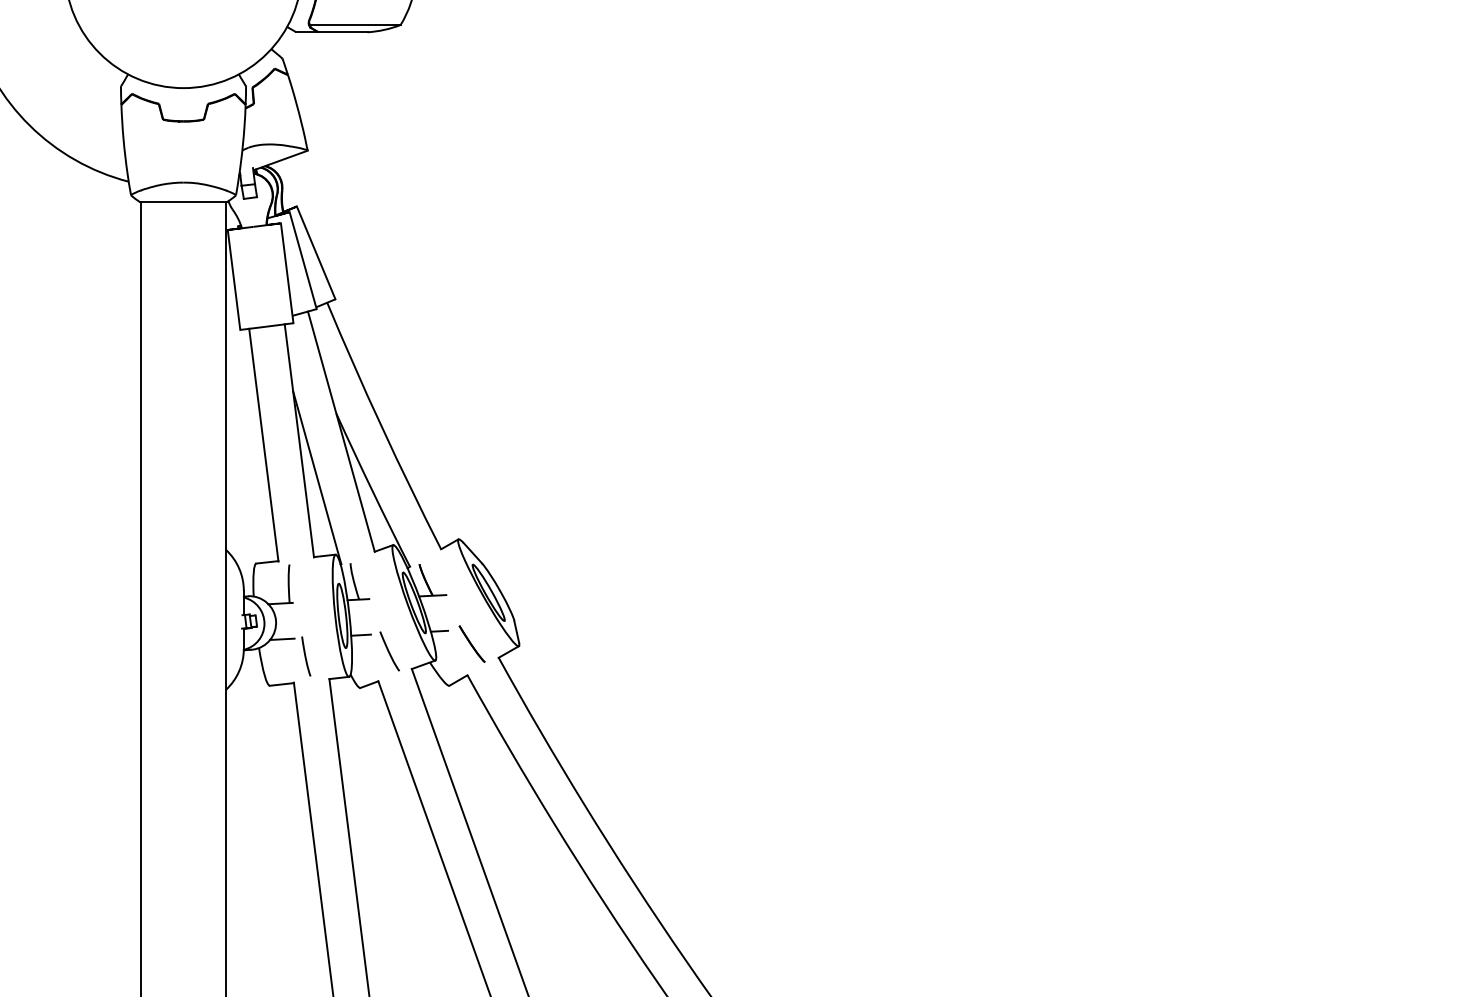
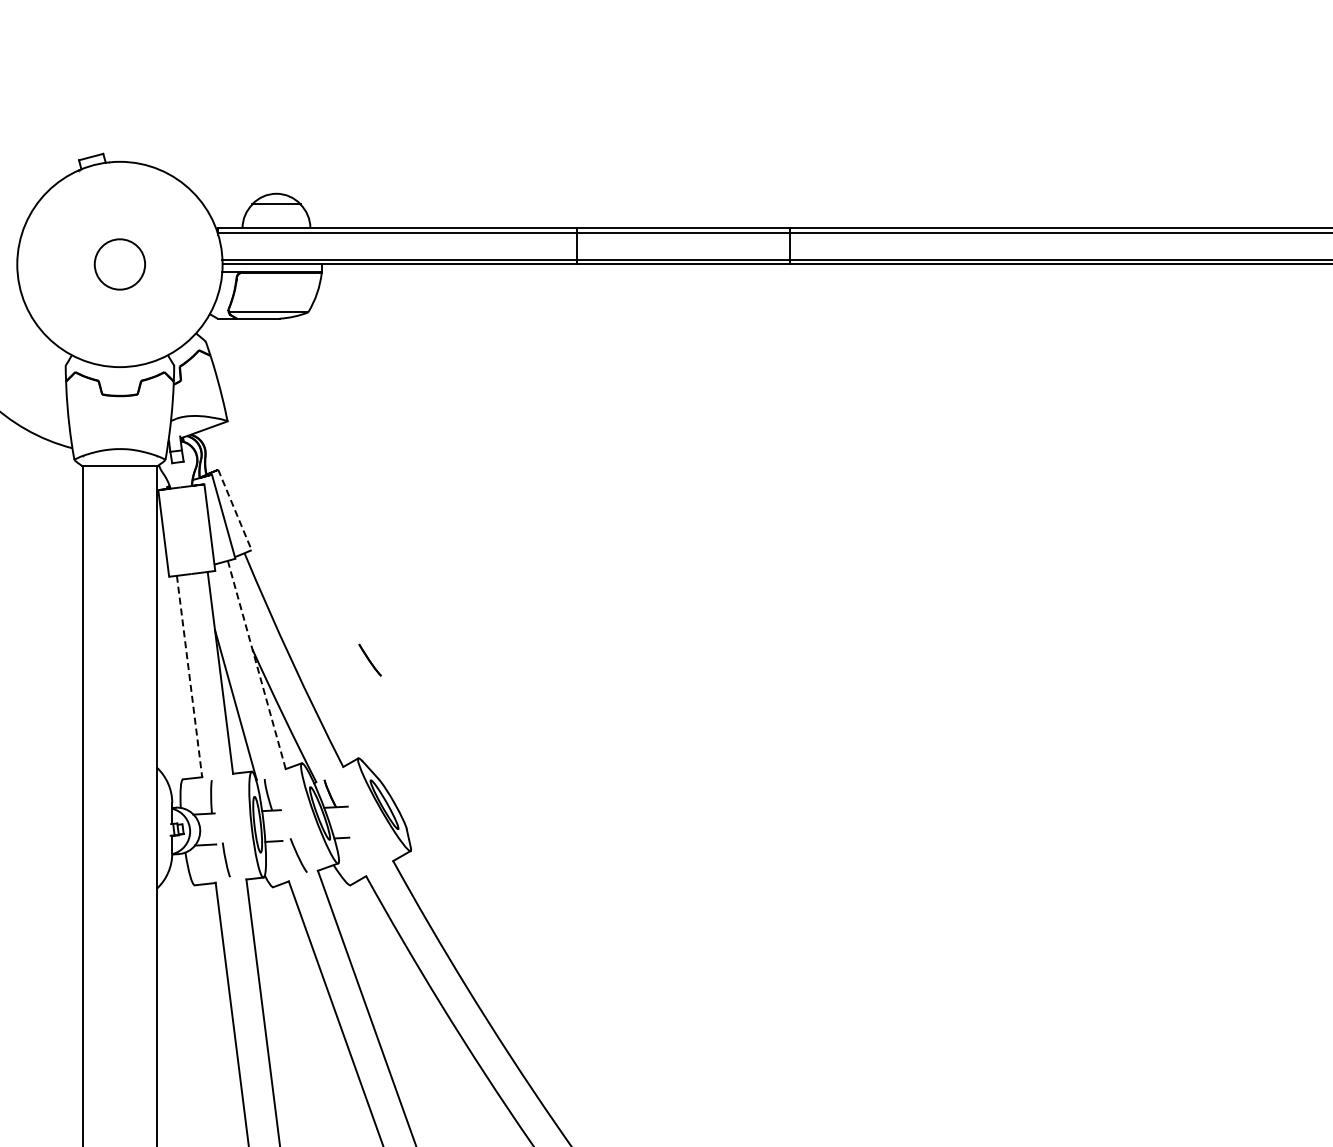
line: (315, 252) -> (234, 509), solid -> dashed
line: (341, 432) -> (256, 665), solid -> dashed
line: (263, 444) -> (189, 676), solid -> dashed
line: (471, 643) -> (369, 659), moved

